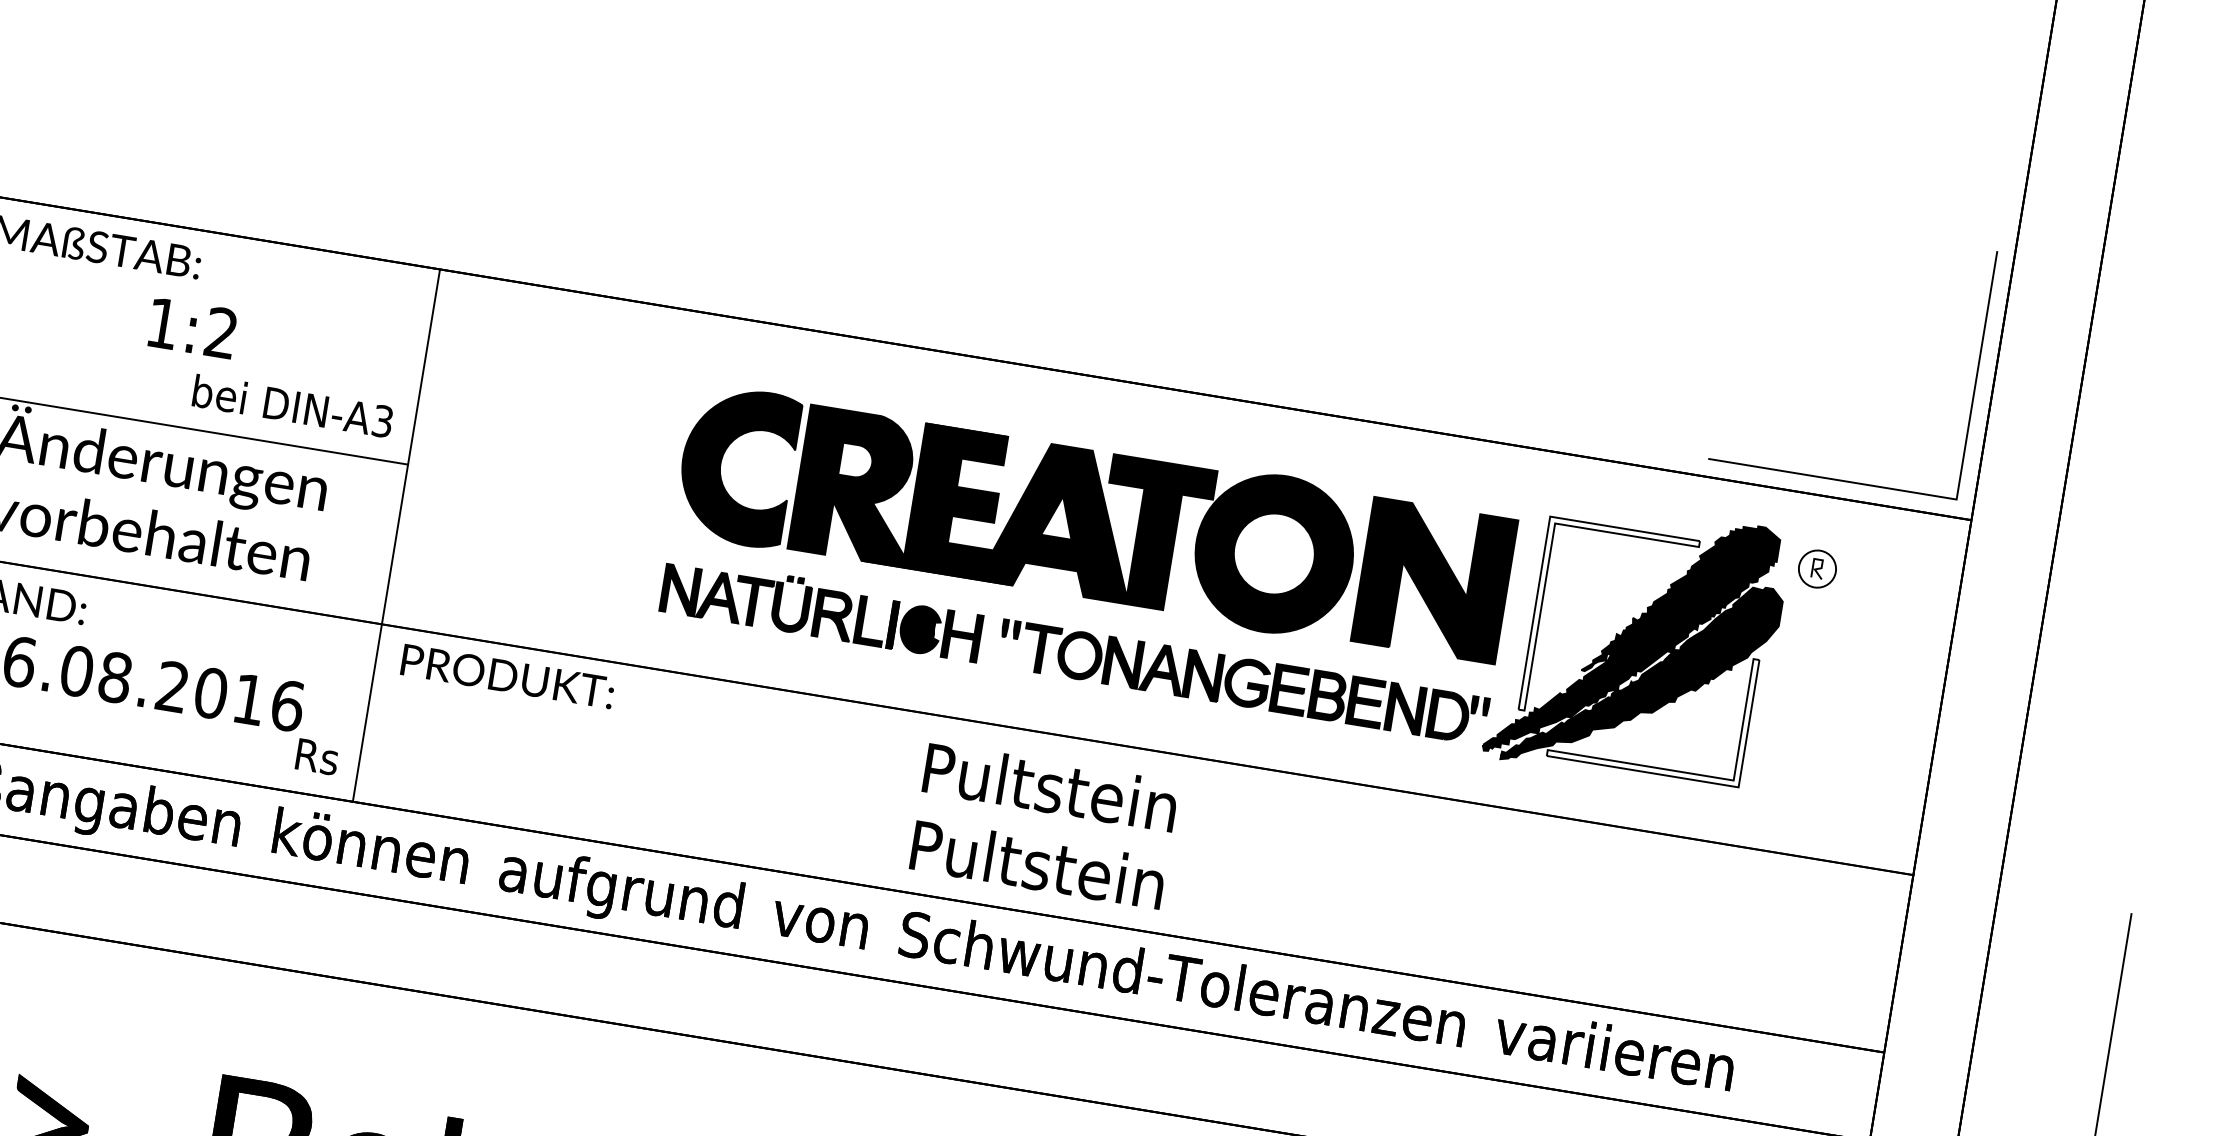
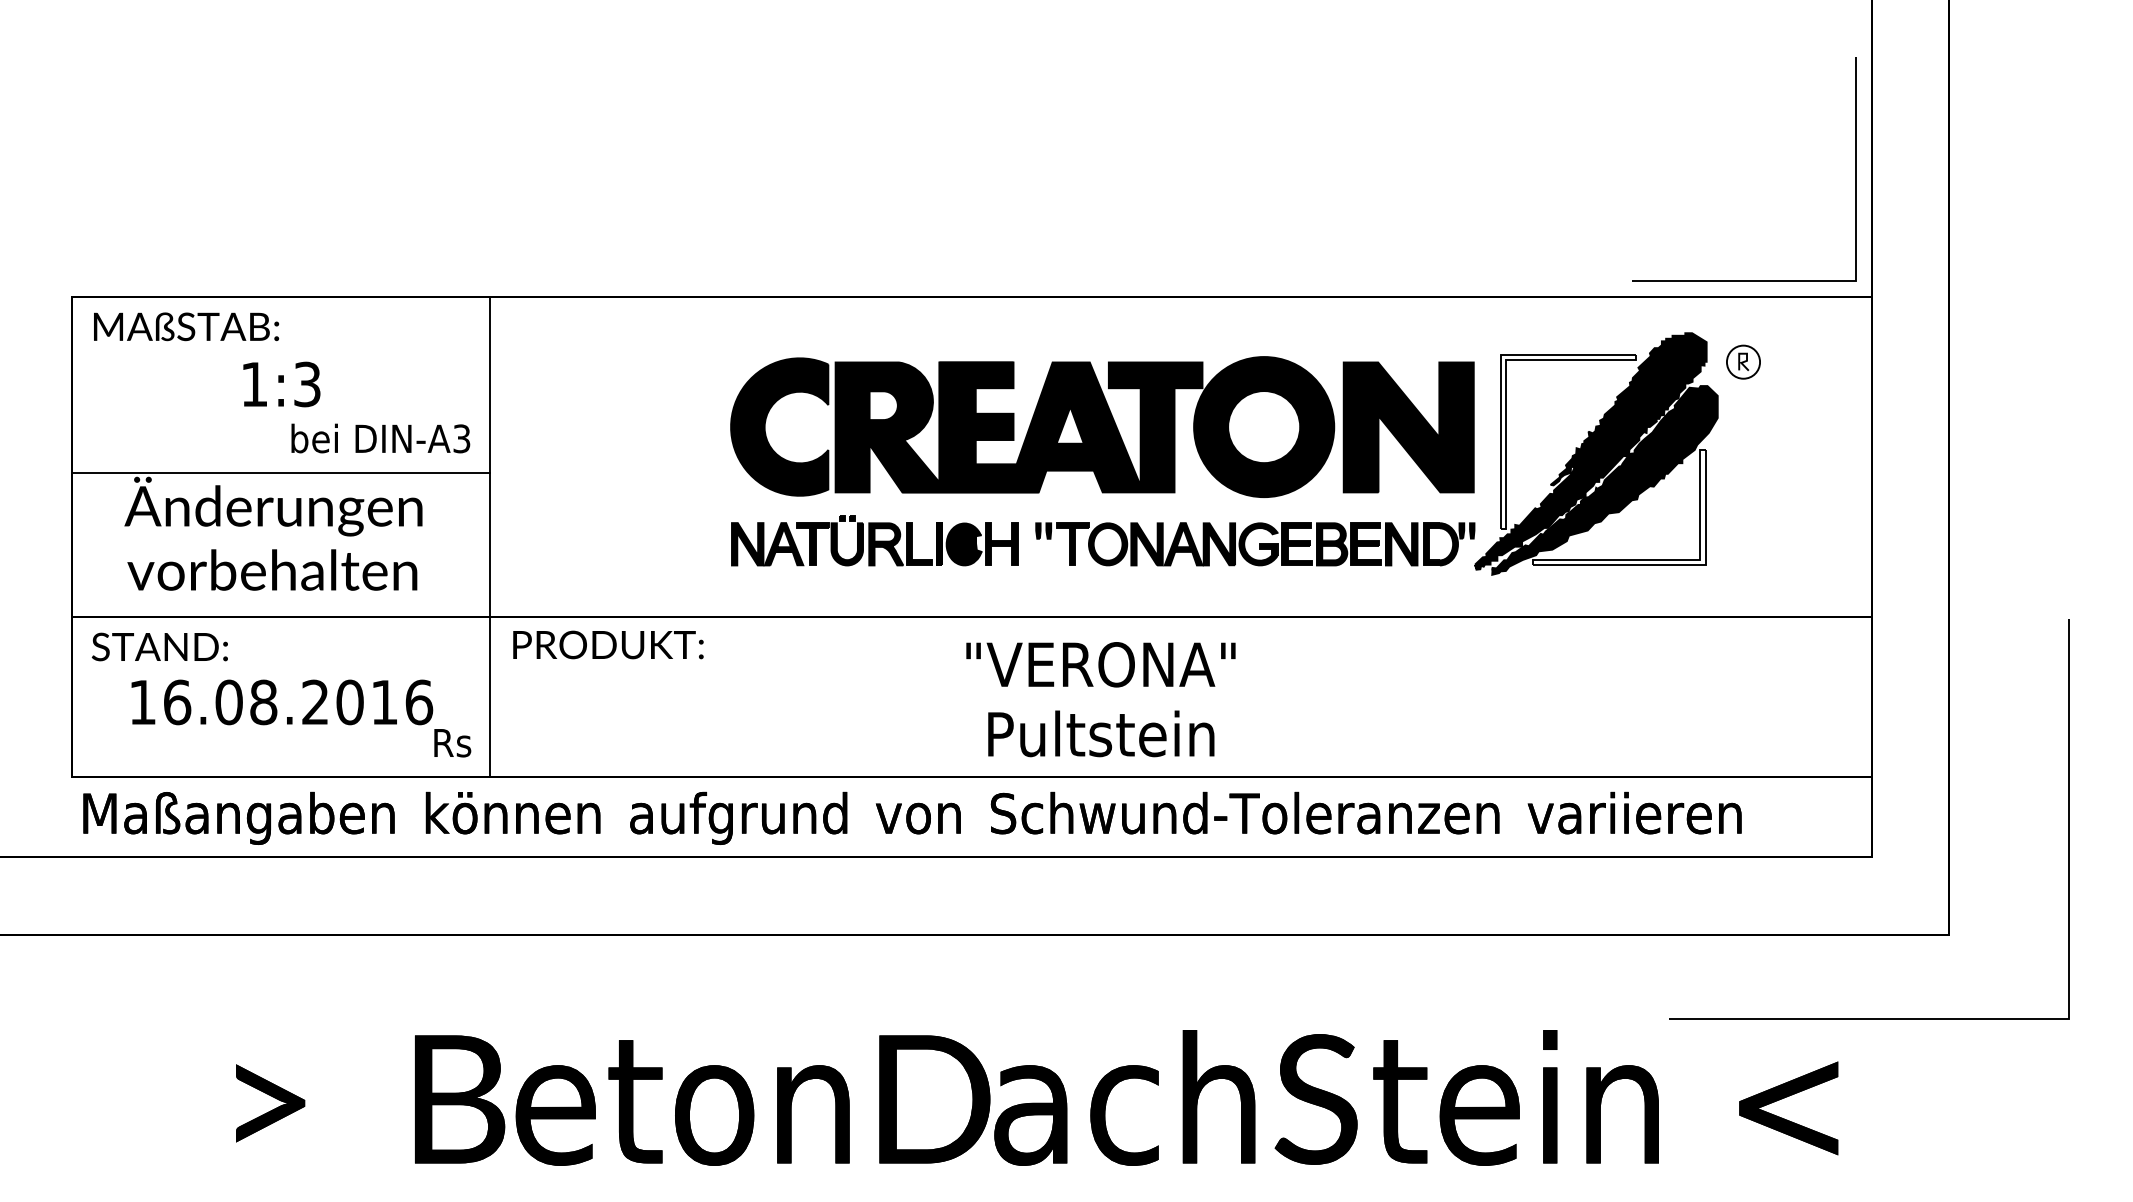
text: (221, 333) -> (307, 384), 1:2 -> 1:3
text: (1049, 786) -> (1100, 663), Pultstein -> "VERONA"

